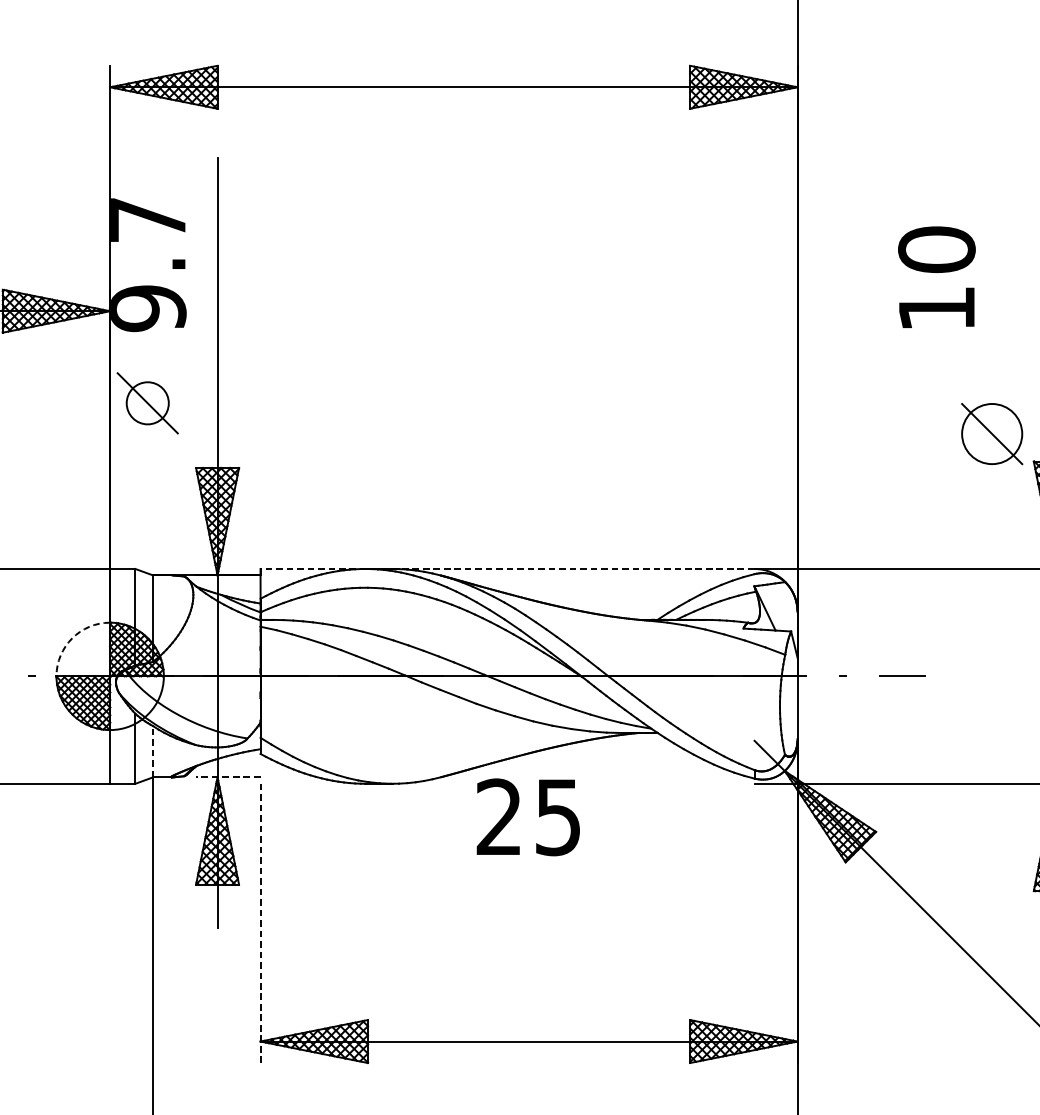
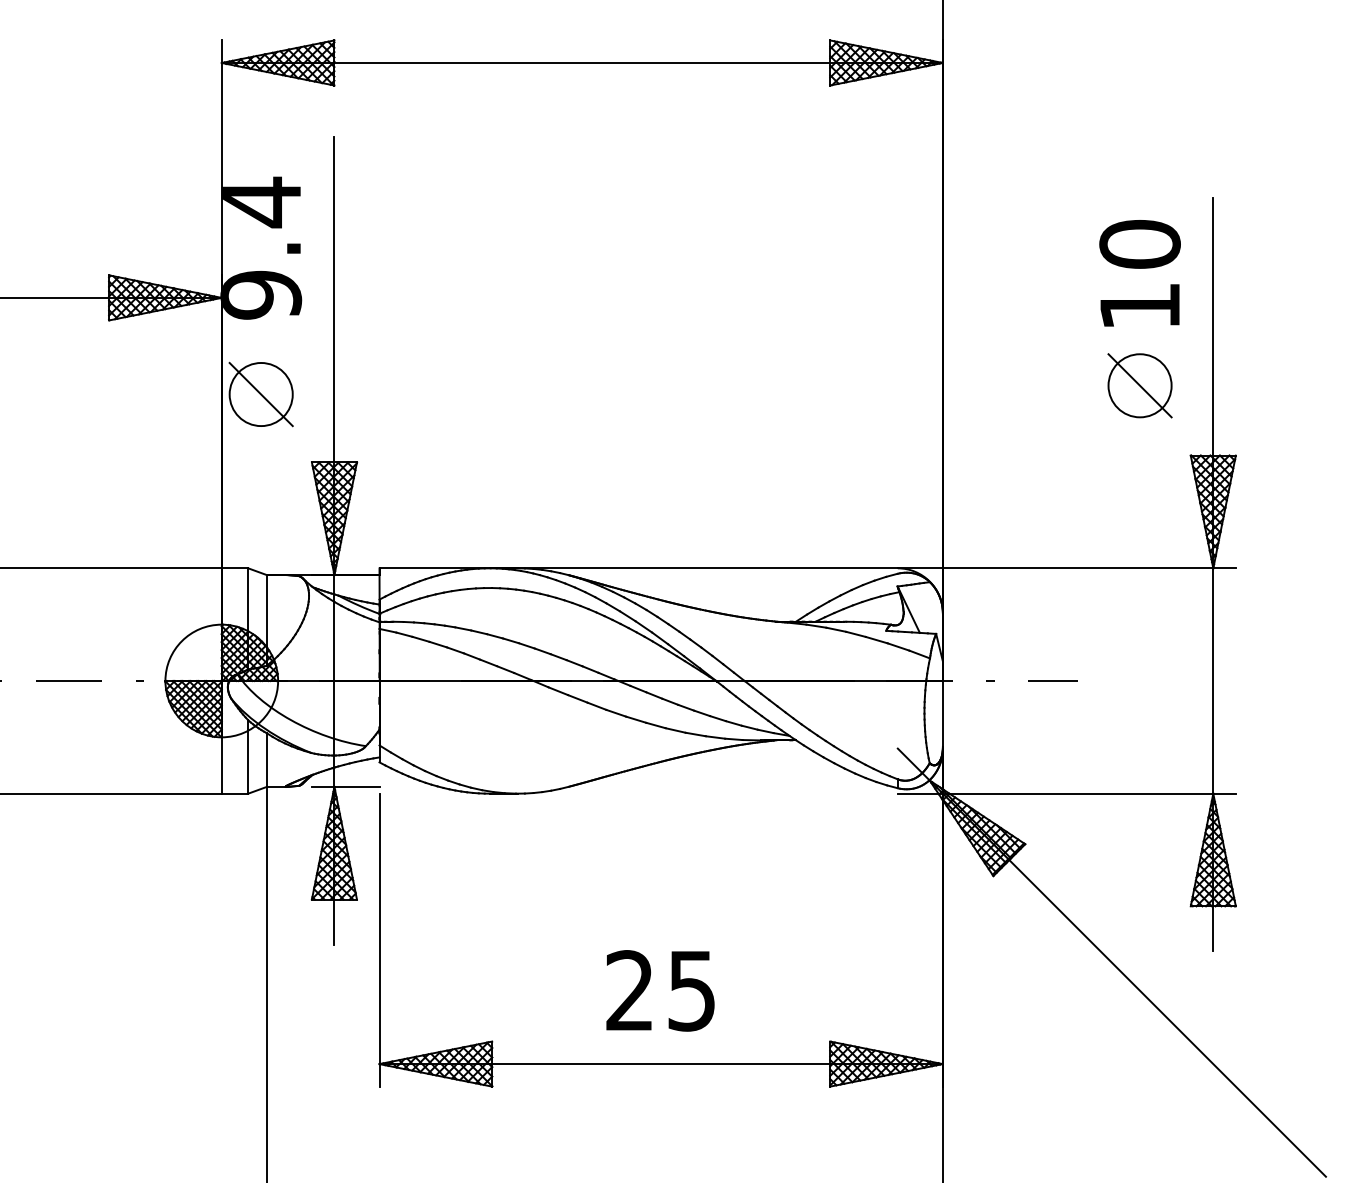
text: (148, 220) -> (261, 202), 9.7 -> 9.4
text: (936, 277) -> (1139, 273), moved
circle: (147, 403) -> (260, 394), size x1.43
part: (991, 433) -> (1139, 385), moved
line: (507, 569) -> (638, 568), dashed -> solid
arc: (71, 638) -> (181, 641), dashed -> solid
line: (152, 752) -> (266, 760), dashed -> solid
line: (228, 776) -> (345, 786), dashed -> solid
text: (528, 816) -> (660, 990), moved
line: (260, 923) -> (379, 940), dashed -> solid

